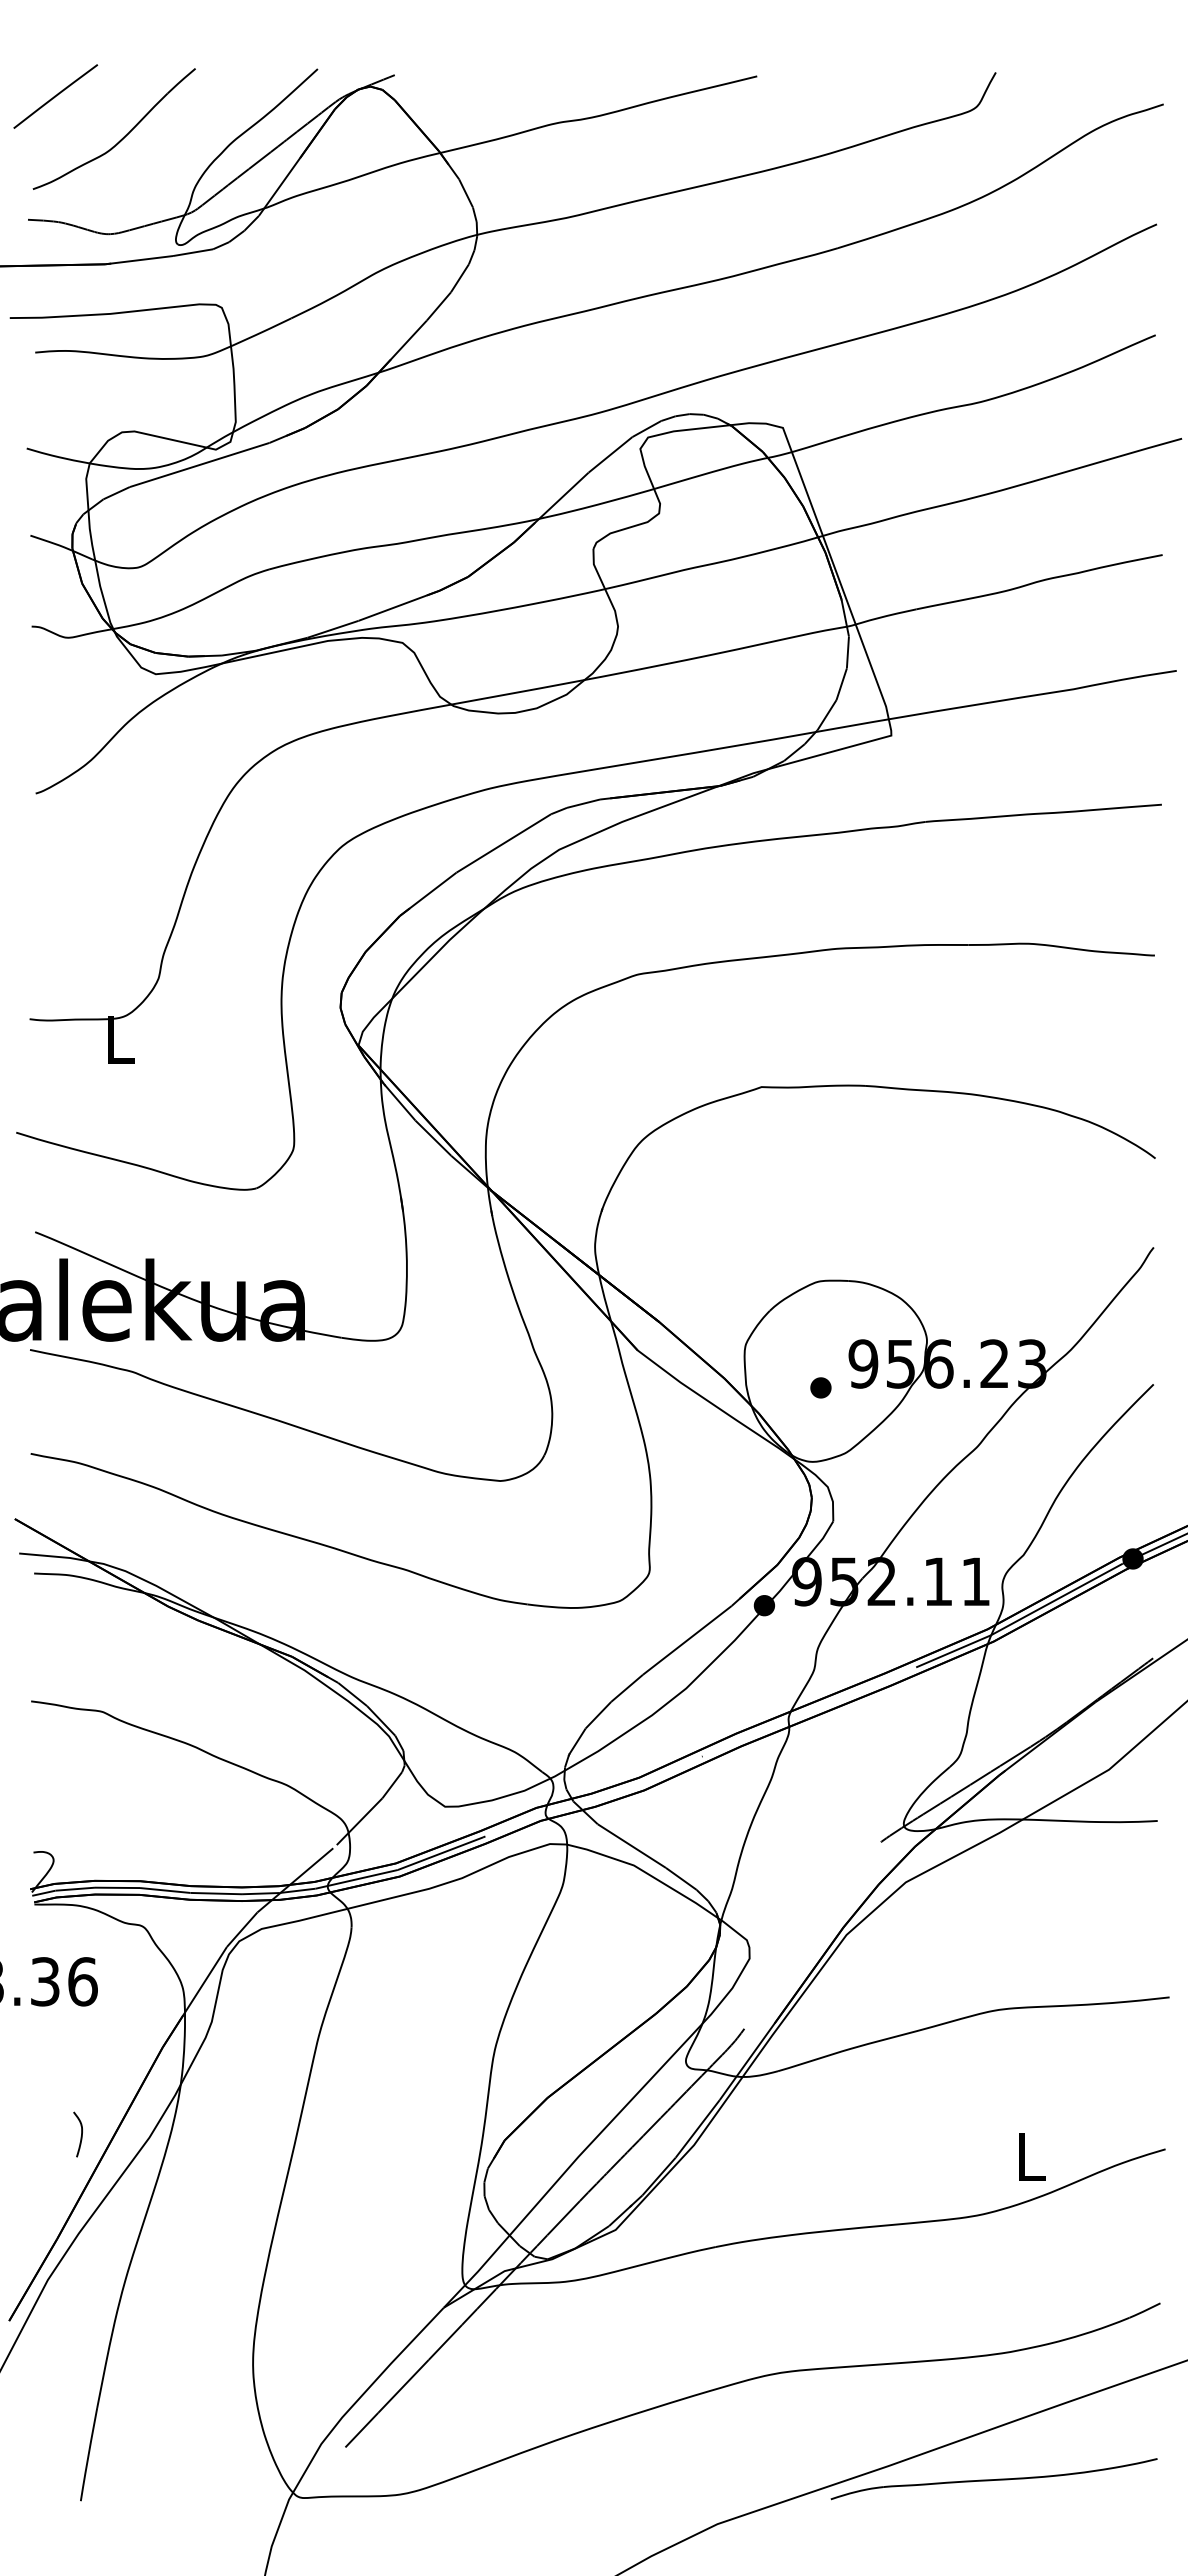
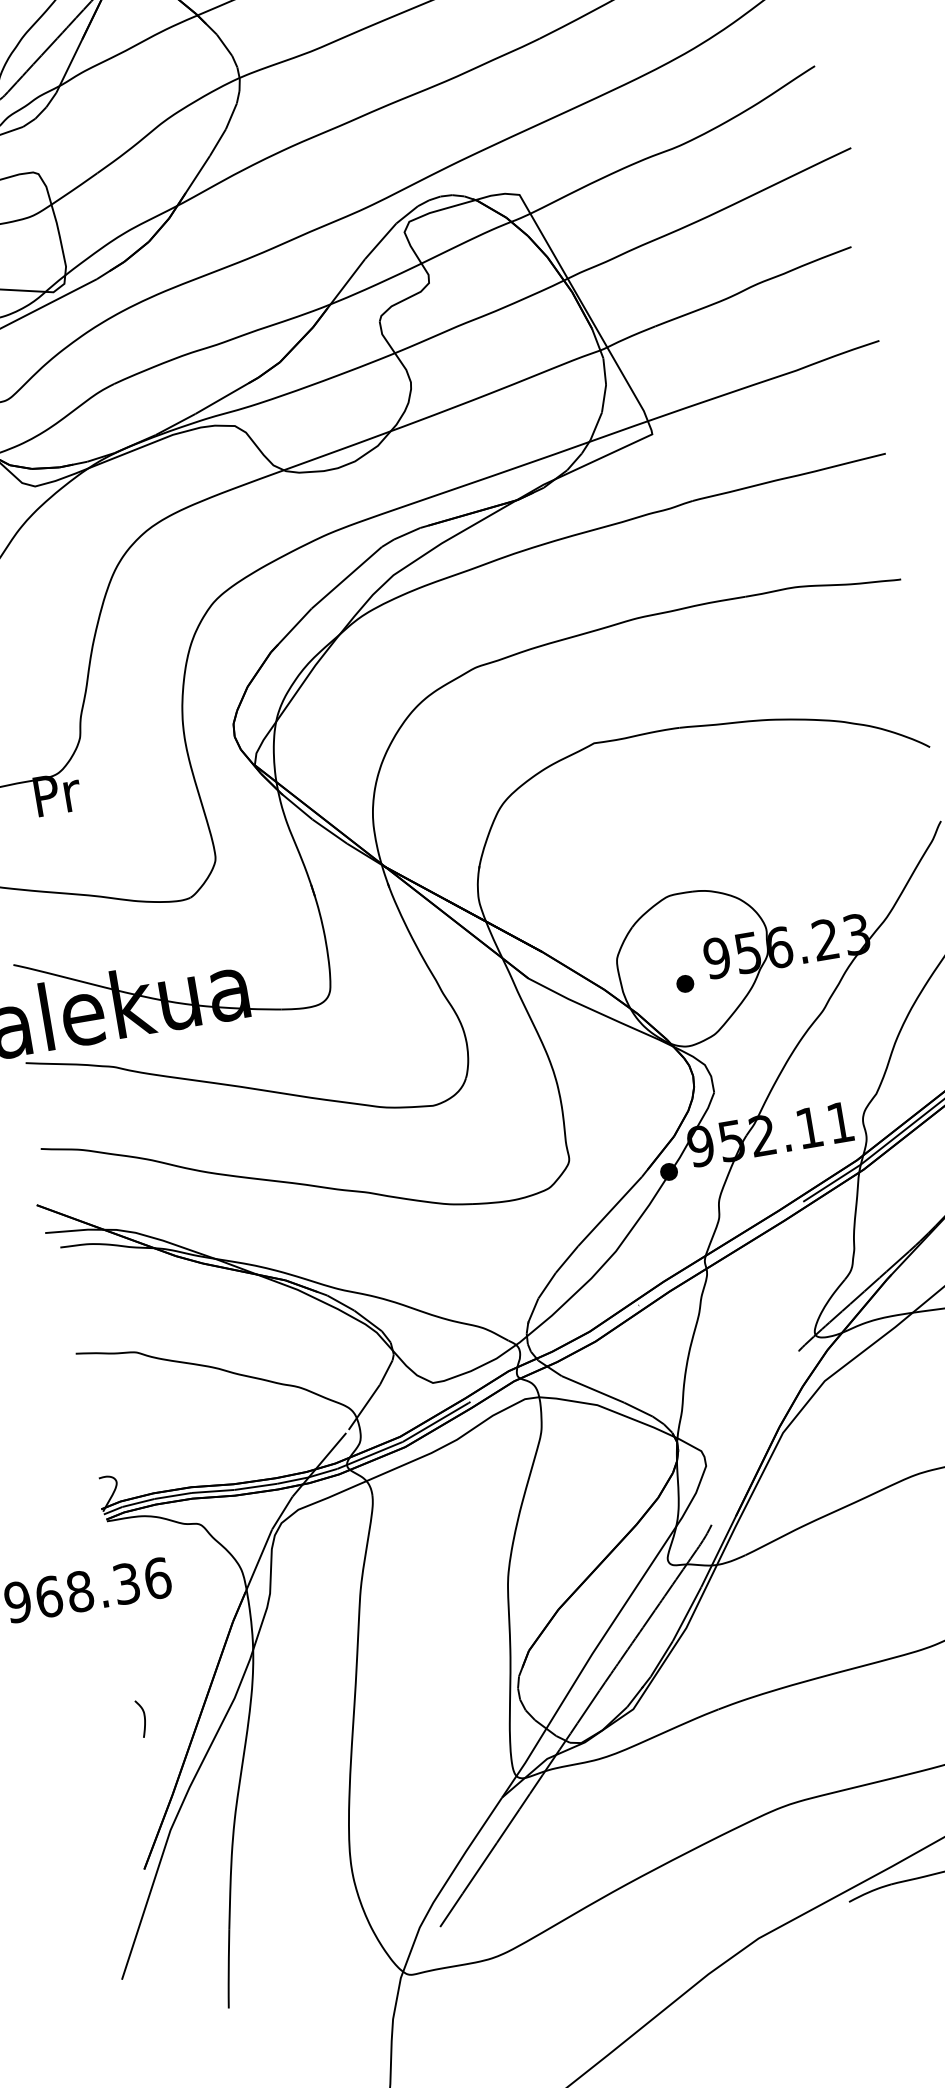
text: (121, 1039) -> (57, 793), L -> Pr
curve: (80, 2136) -> (143, 1720), moved

